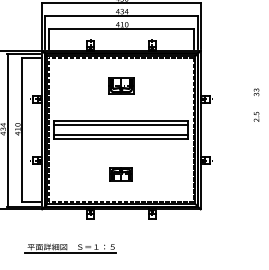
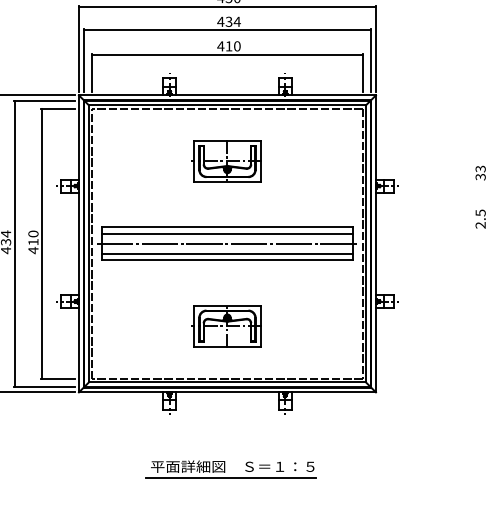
part: (120, 85) -> (225, 160), size x1.43
line: (121, 130) -> (227, 244), added
part: (120, 173) -> (225, 325), size x1.67
part: (70, 248) -> (231, 469), moved

